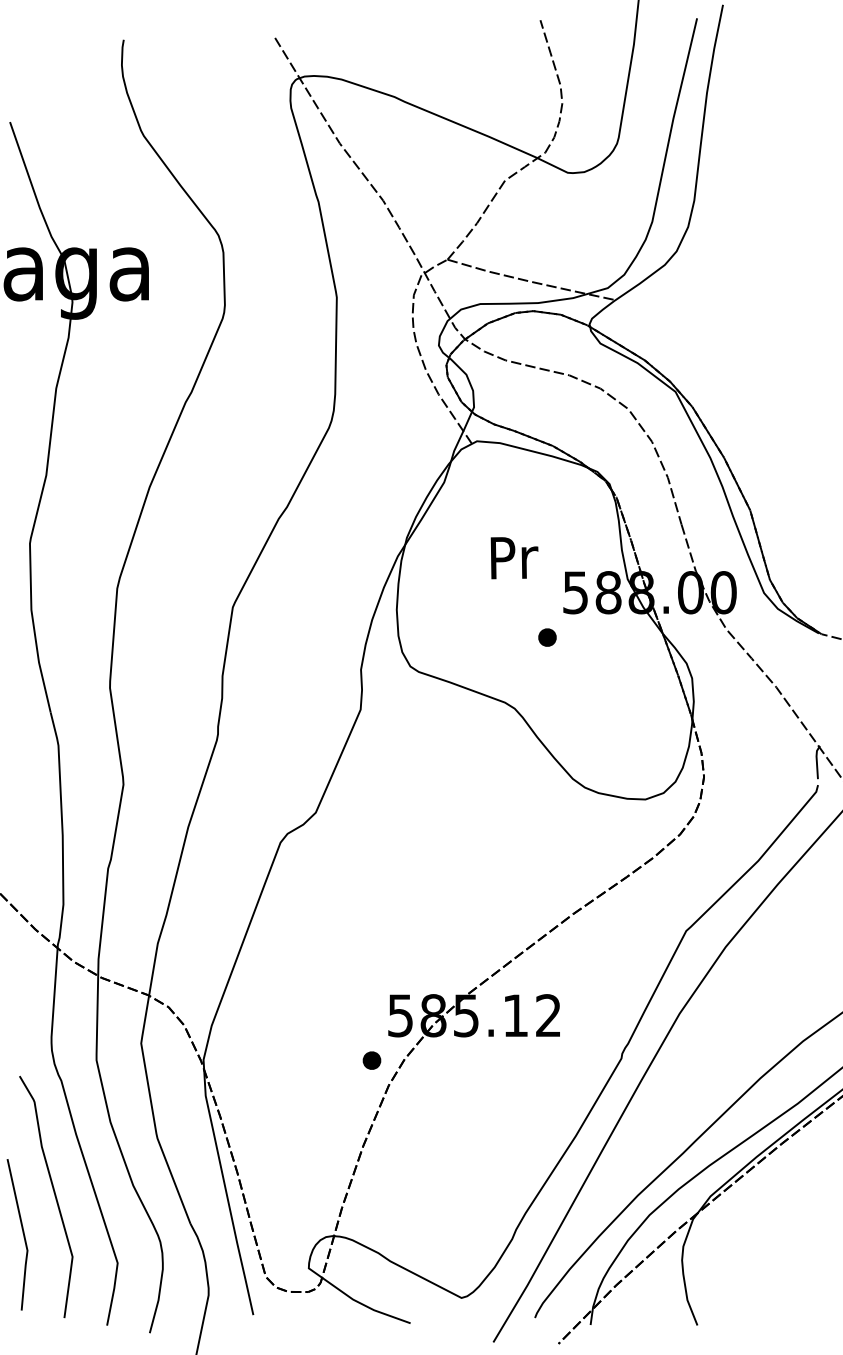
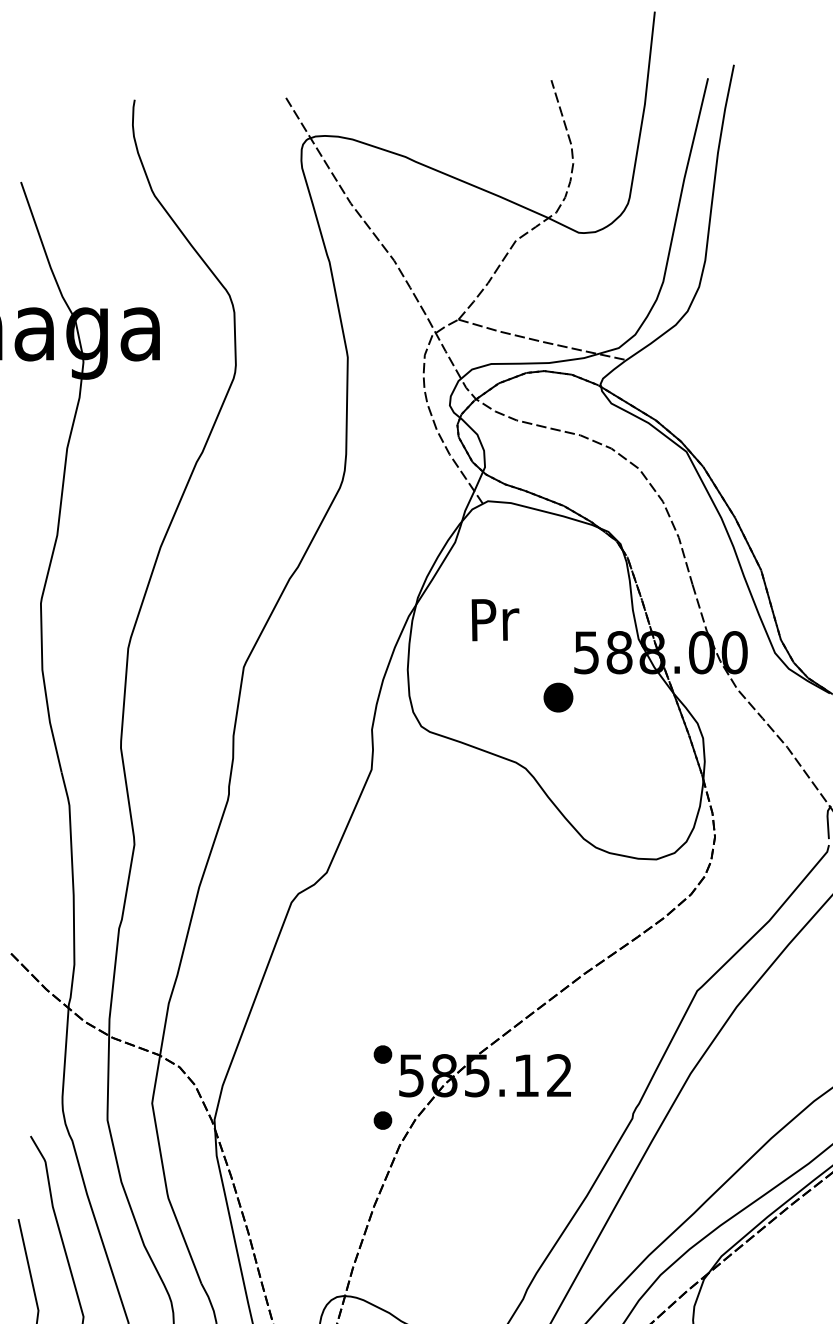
text: (514, 558) -> (495, 620), moved
part: (547, 637) -> (558, 697), size x1.6
part: (371, 994) -> (382, 1054), added

